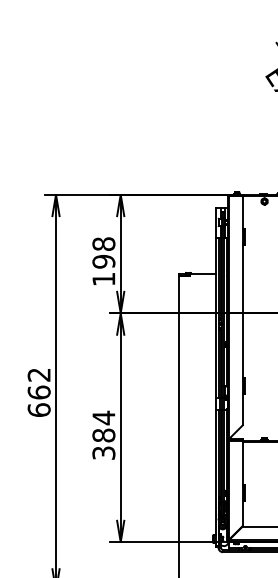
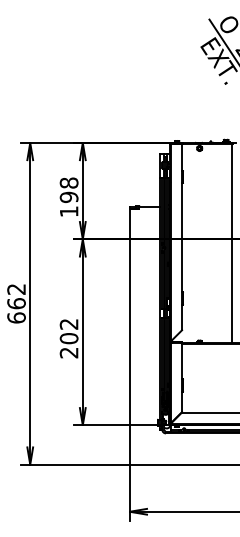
text: (103, 435) -> (68, 338), 384 -> 202

